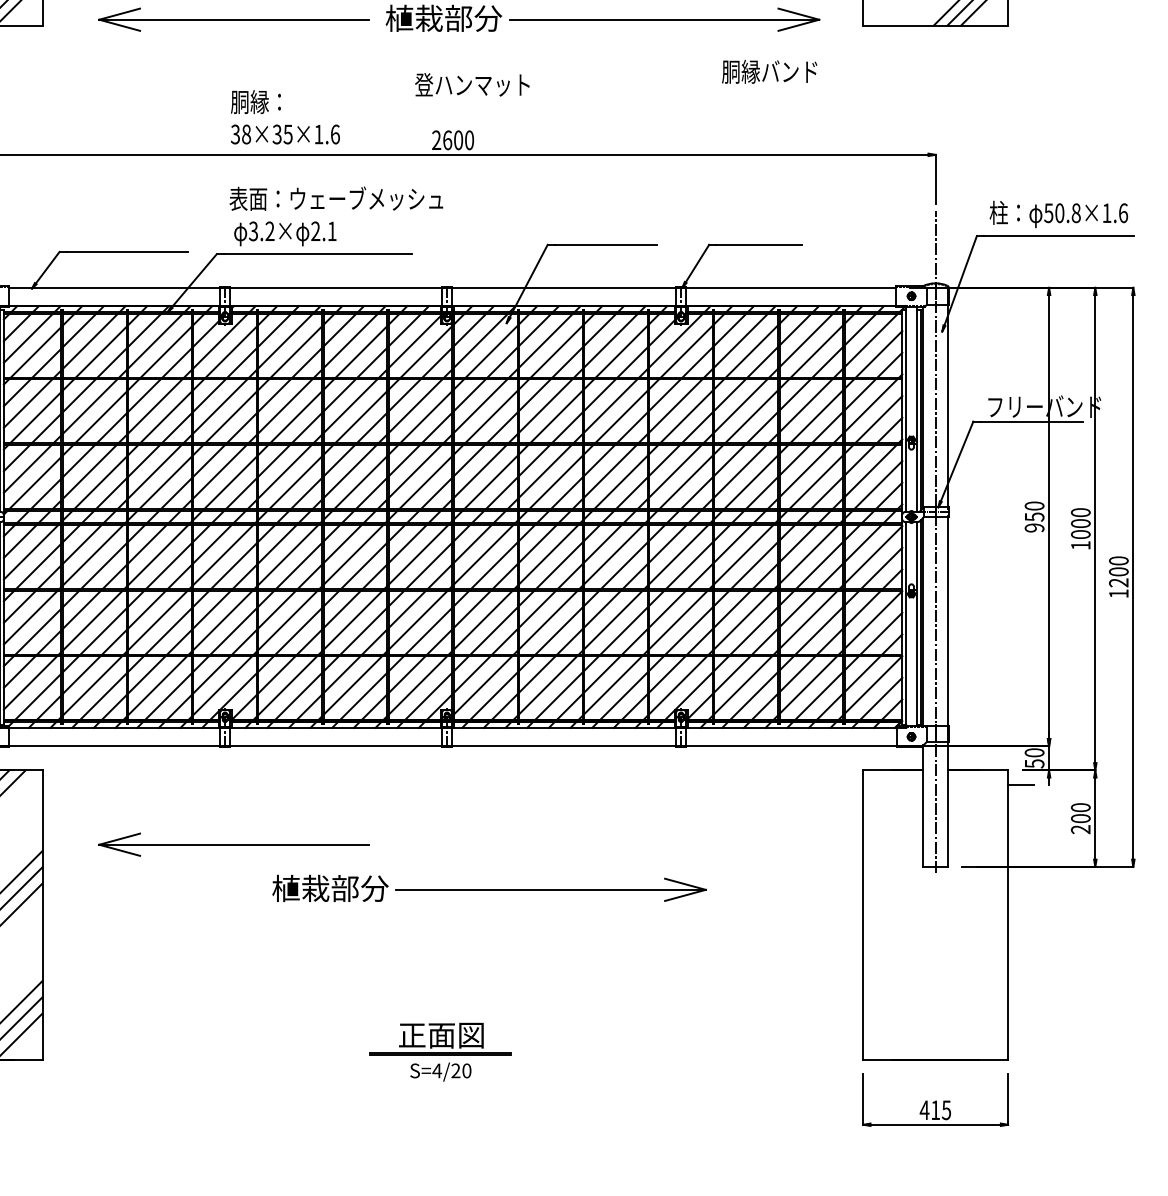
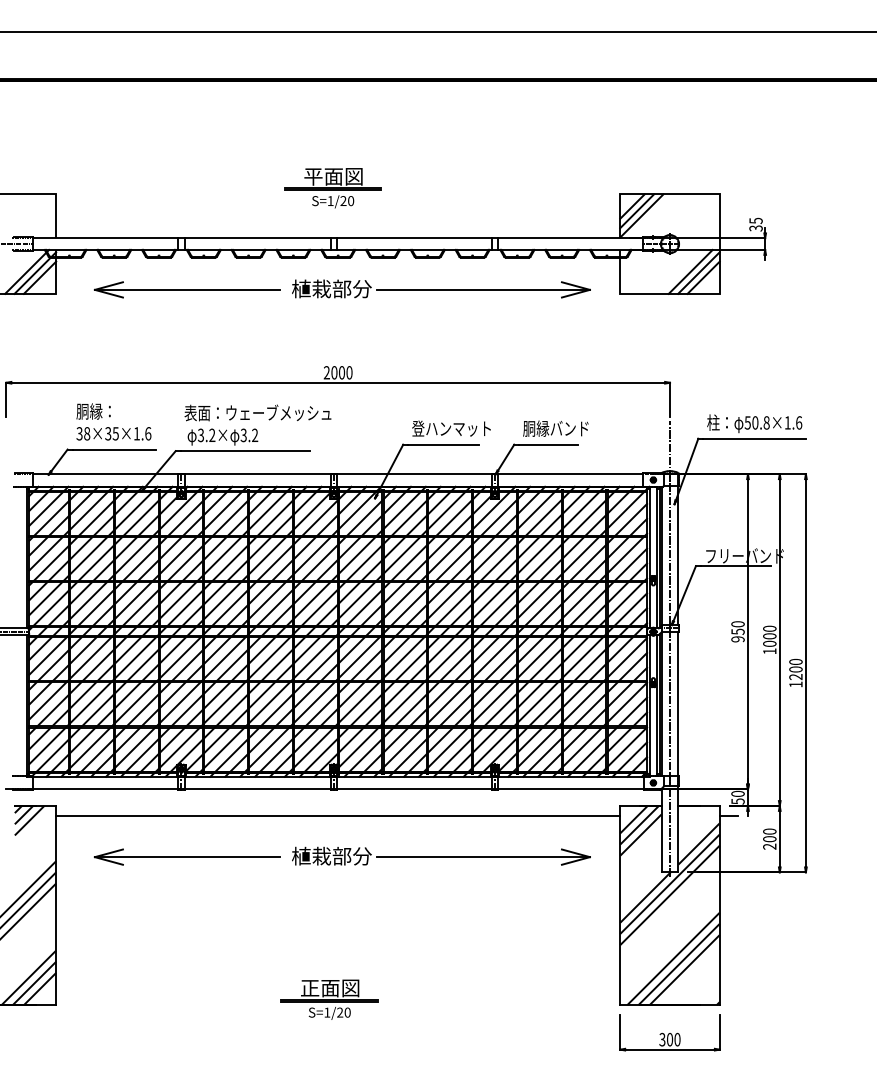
text: (769, 71) -> (555, 428), moved
text: (472, 84) -> (451, 428), moved
text: (284, 116) -> (113, 421), moved
text: (447, 139) -> (334, 372), 2600 -> 2000
text: (324, 231) -> (249, 435), 2.1 -> 3.2
line: (453, 784) -> (338, 815), added
part: (489, 887) -> (441, 855), moved
hatch: (934, 915) -> (669, 905), added
text: (436, 1070) -> (326, 1012), S=4/20 -> S=1/20
text: (934, 1109) -> (669, 1039), 415 -> 300

